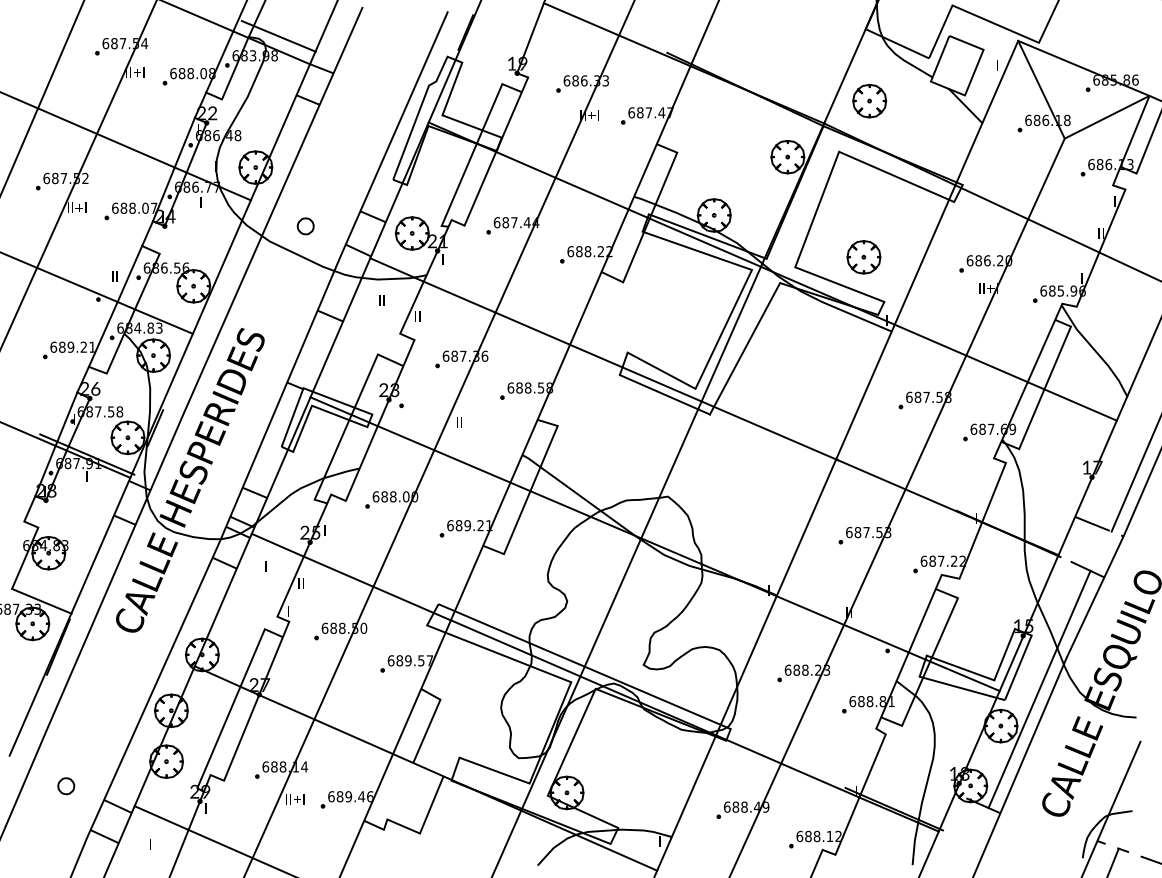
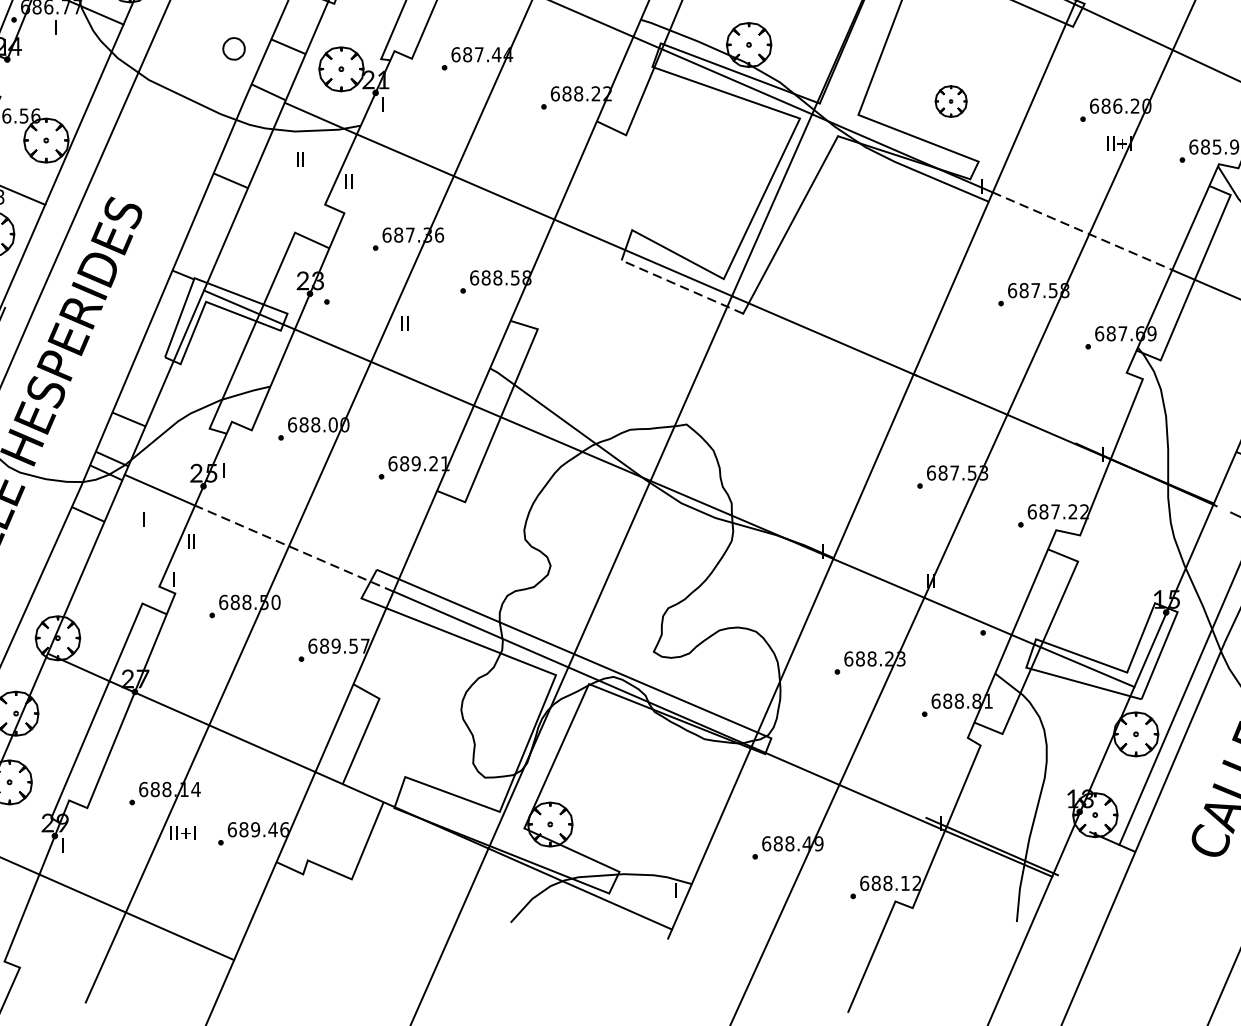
part: (305, 226) -> (233, 49), moved
part: (863, 257) -> (950, 101), size x0.7
line: (961, 353) -> (1082, 231), solid -> dashed
line: (664, 394) -> (681, 286), solid -> dashed
line: (376, 588) -> (293, 548), solid -> dashed

